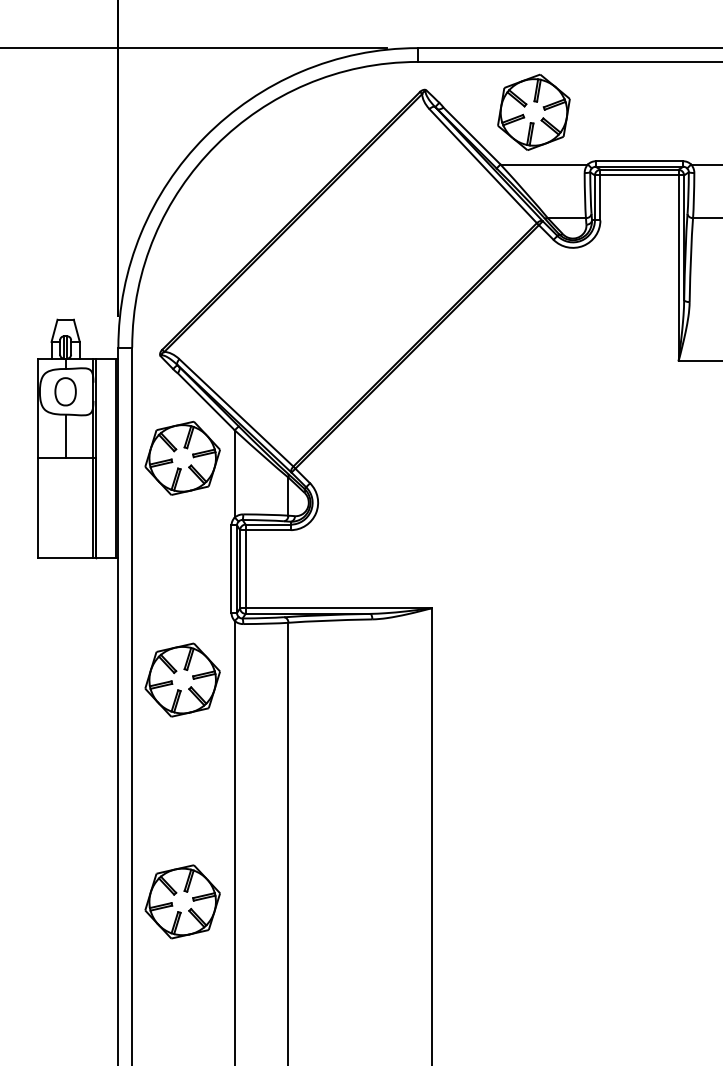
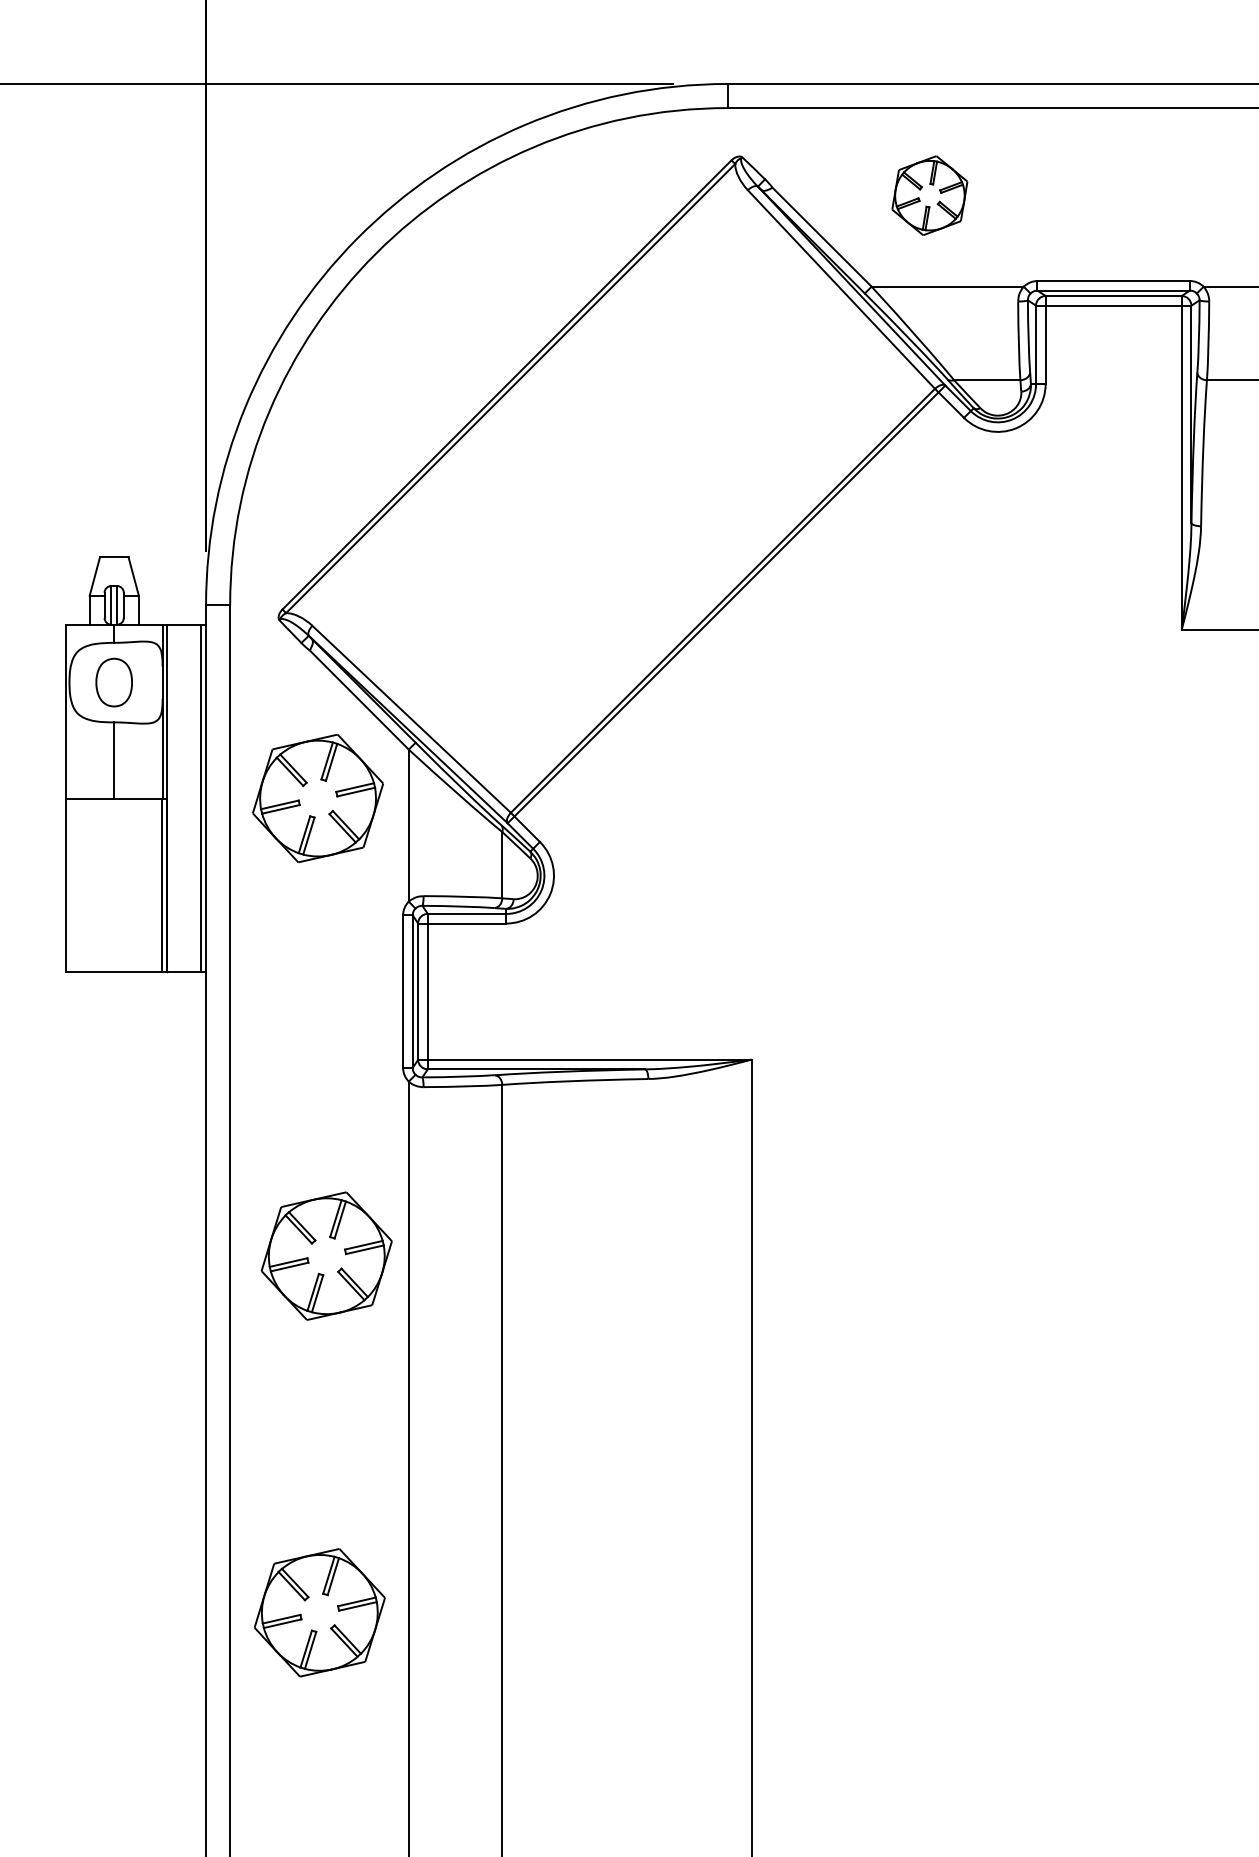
part: (533, 111) -> (929, 194), size x0.6
part: (182, 679) -> (326, 1255), moved
part: (182, 901) -> (319, 1612), moved

